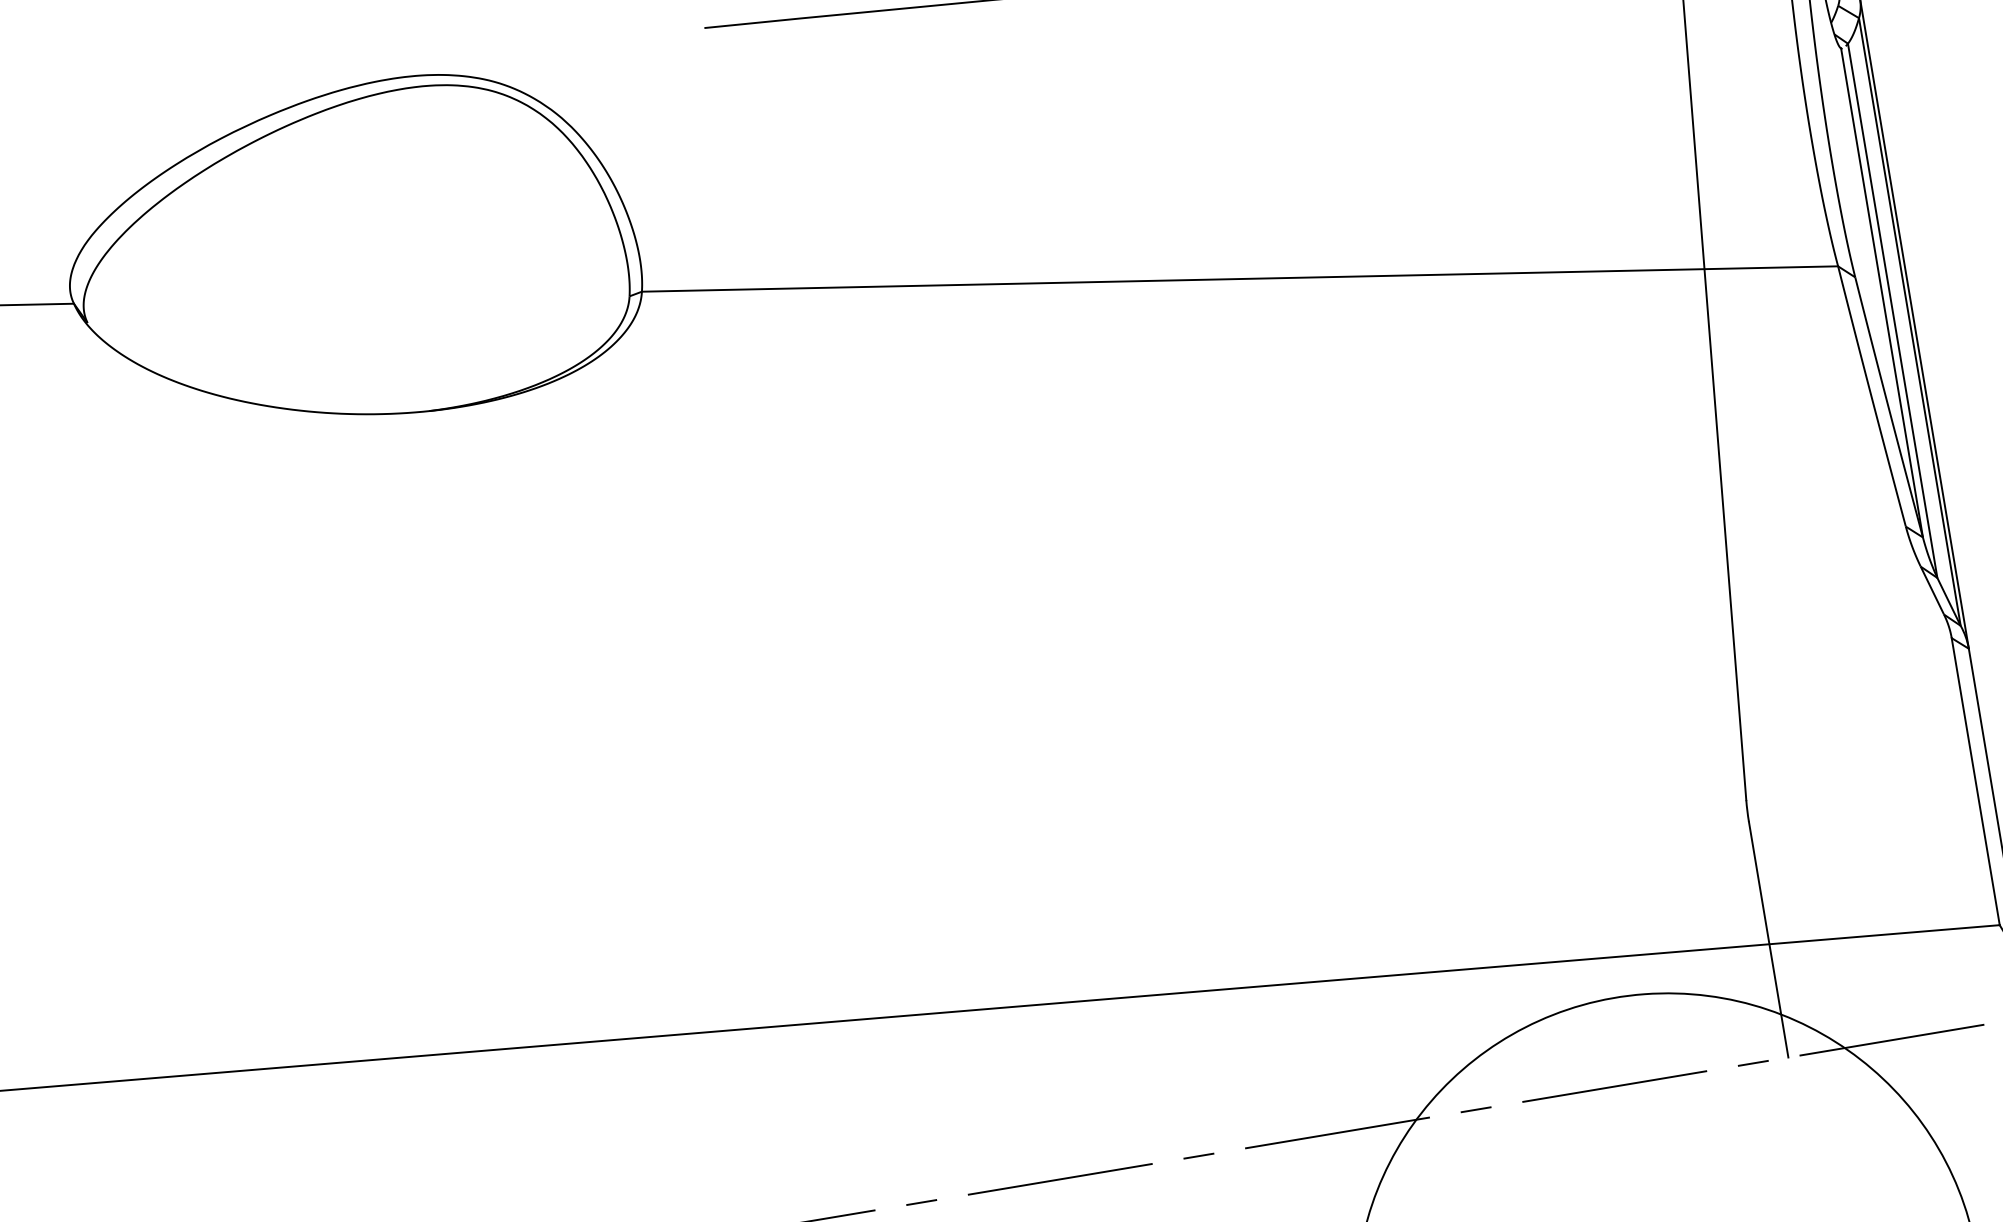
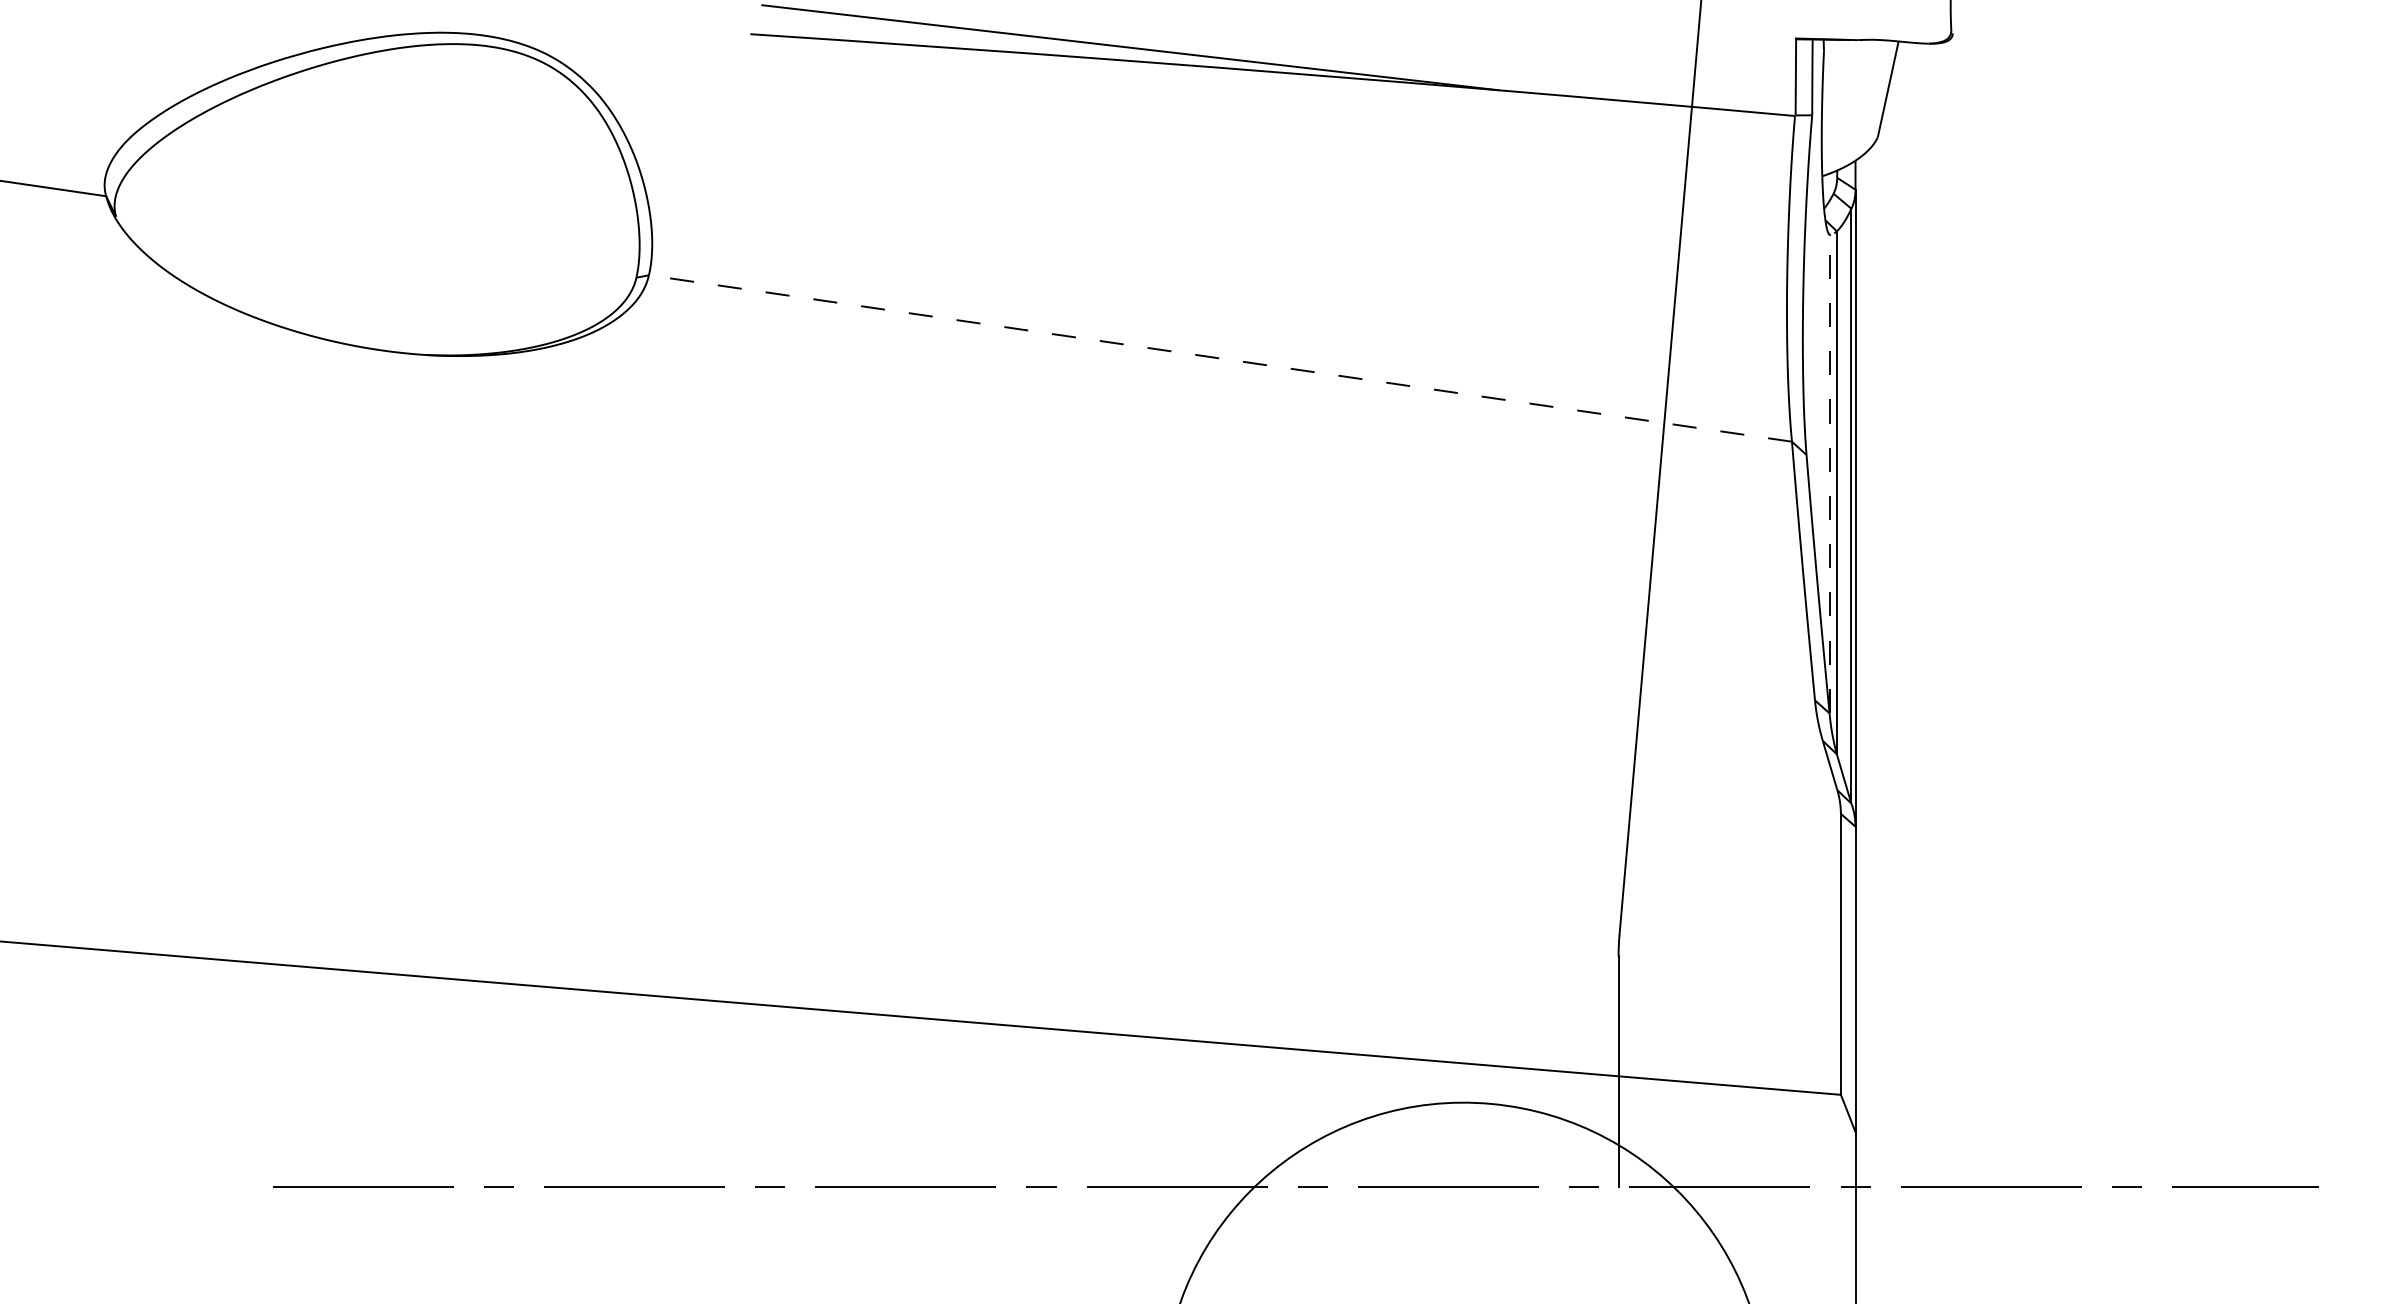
line: (1240, 279) -> (1220, 358), solid -> dashed
line: (1881, 292) -> (1829, 473), solid -> dashed

